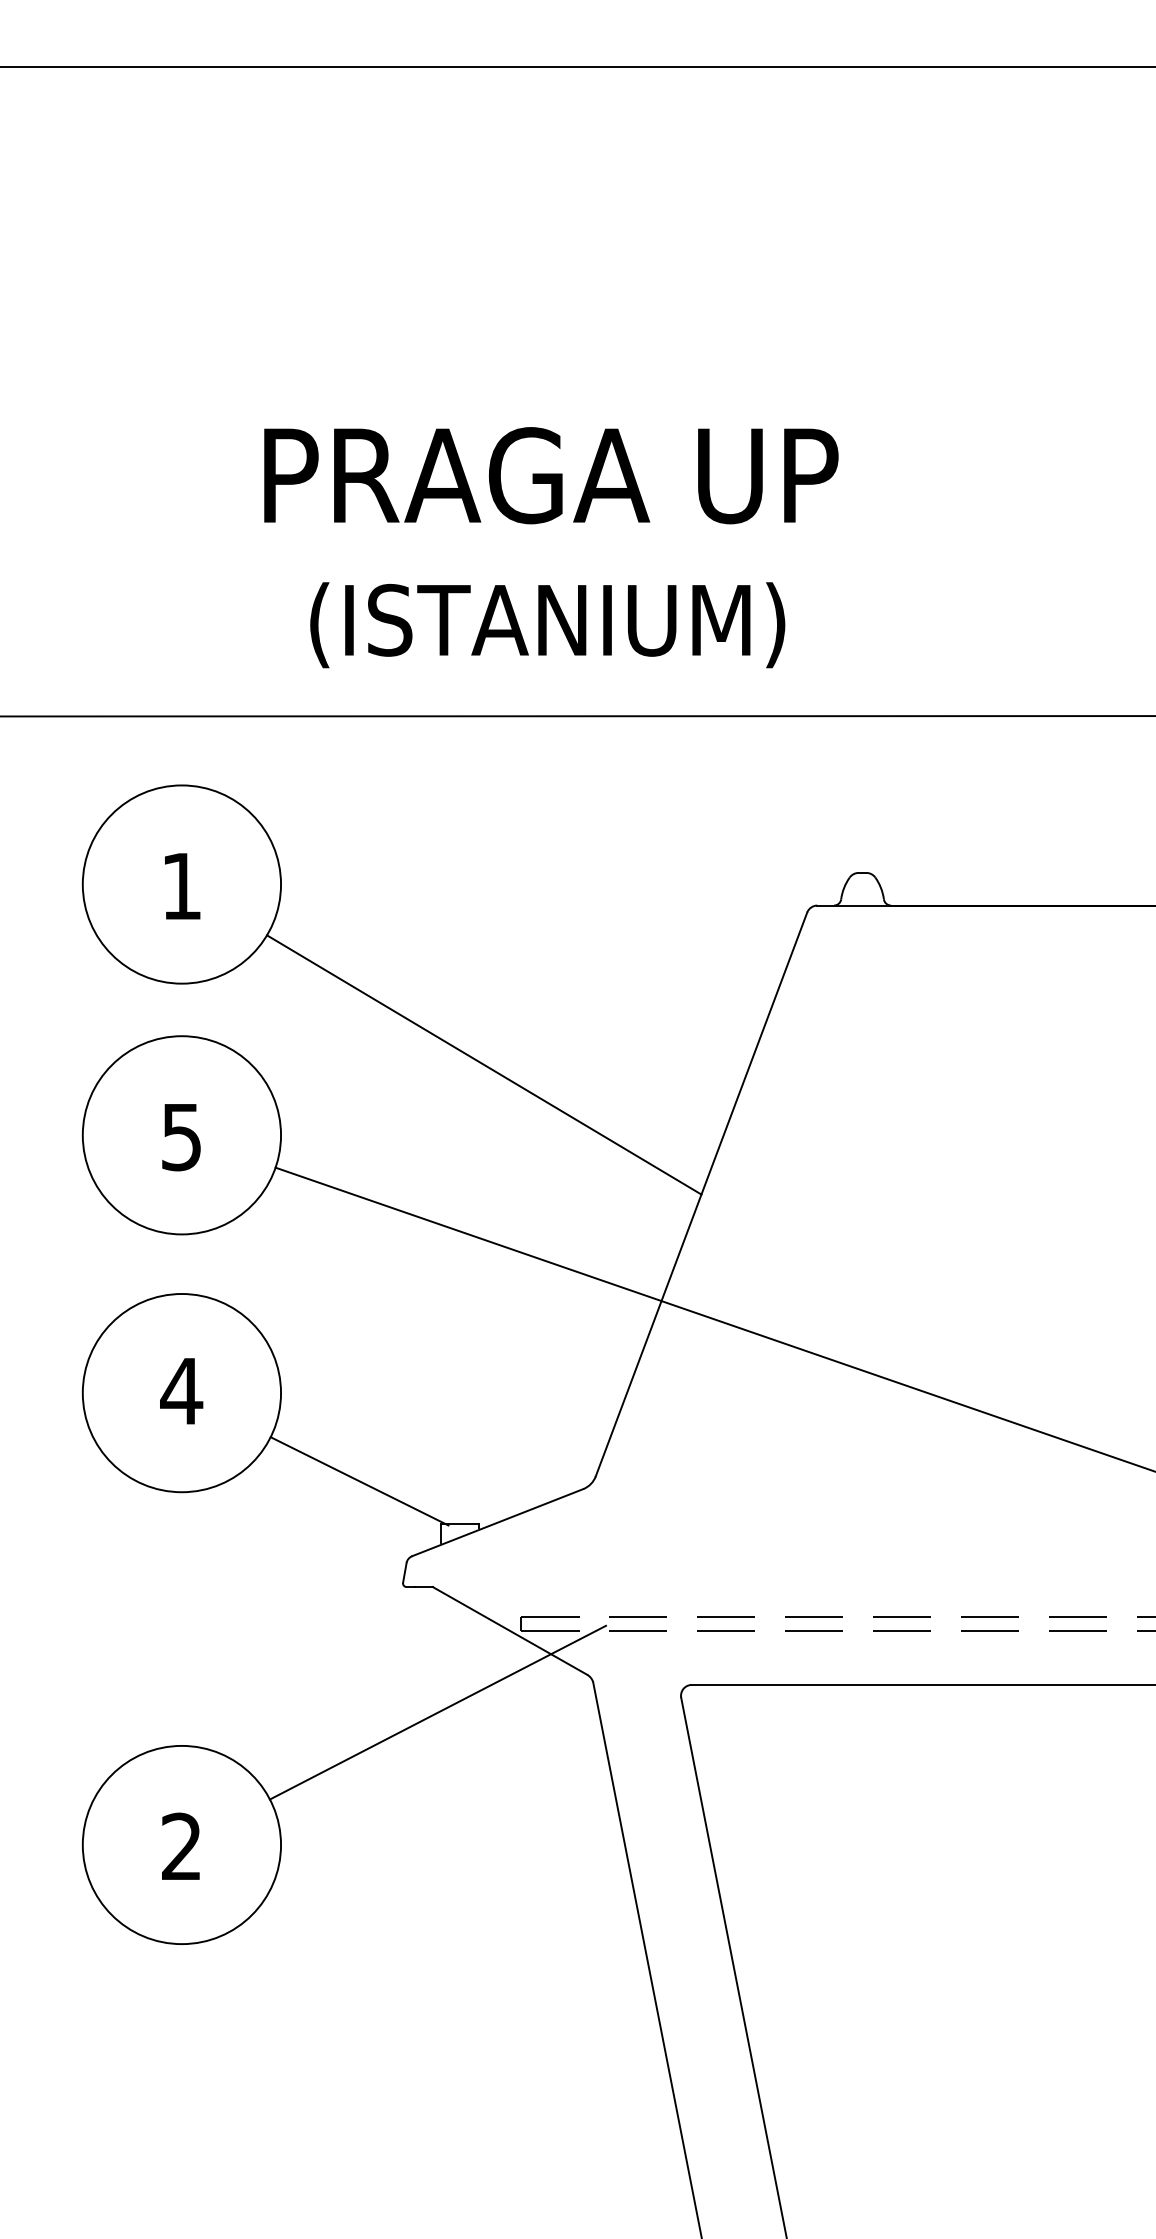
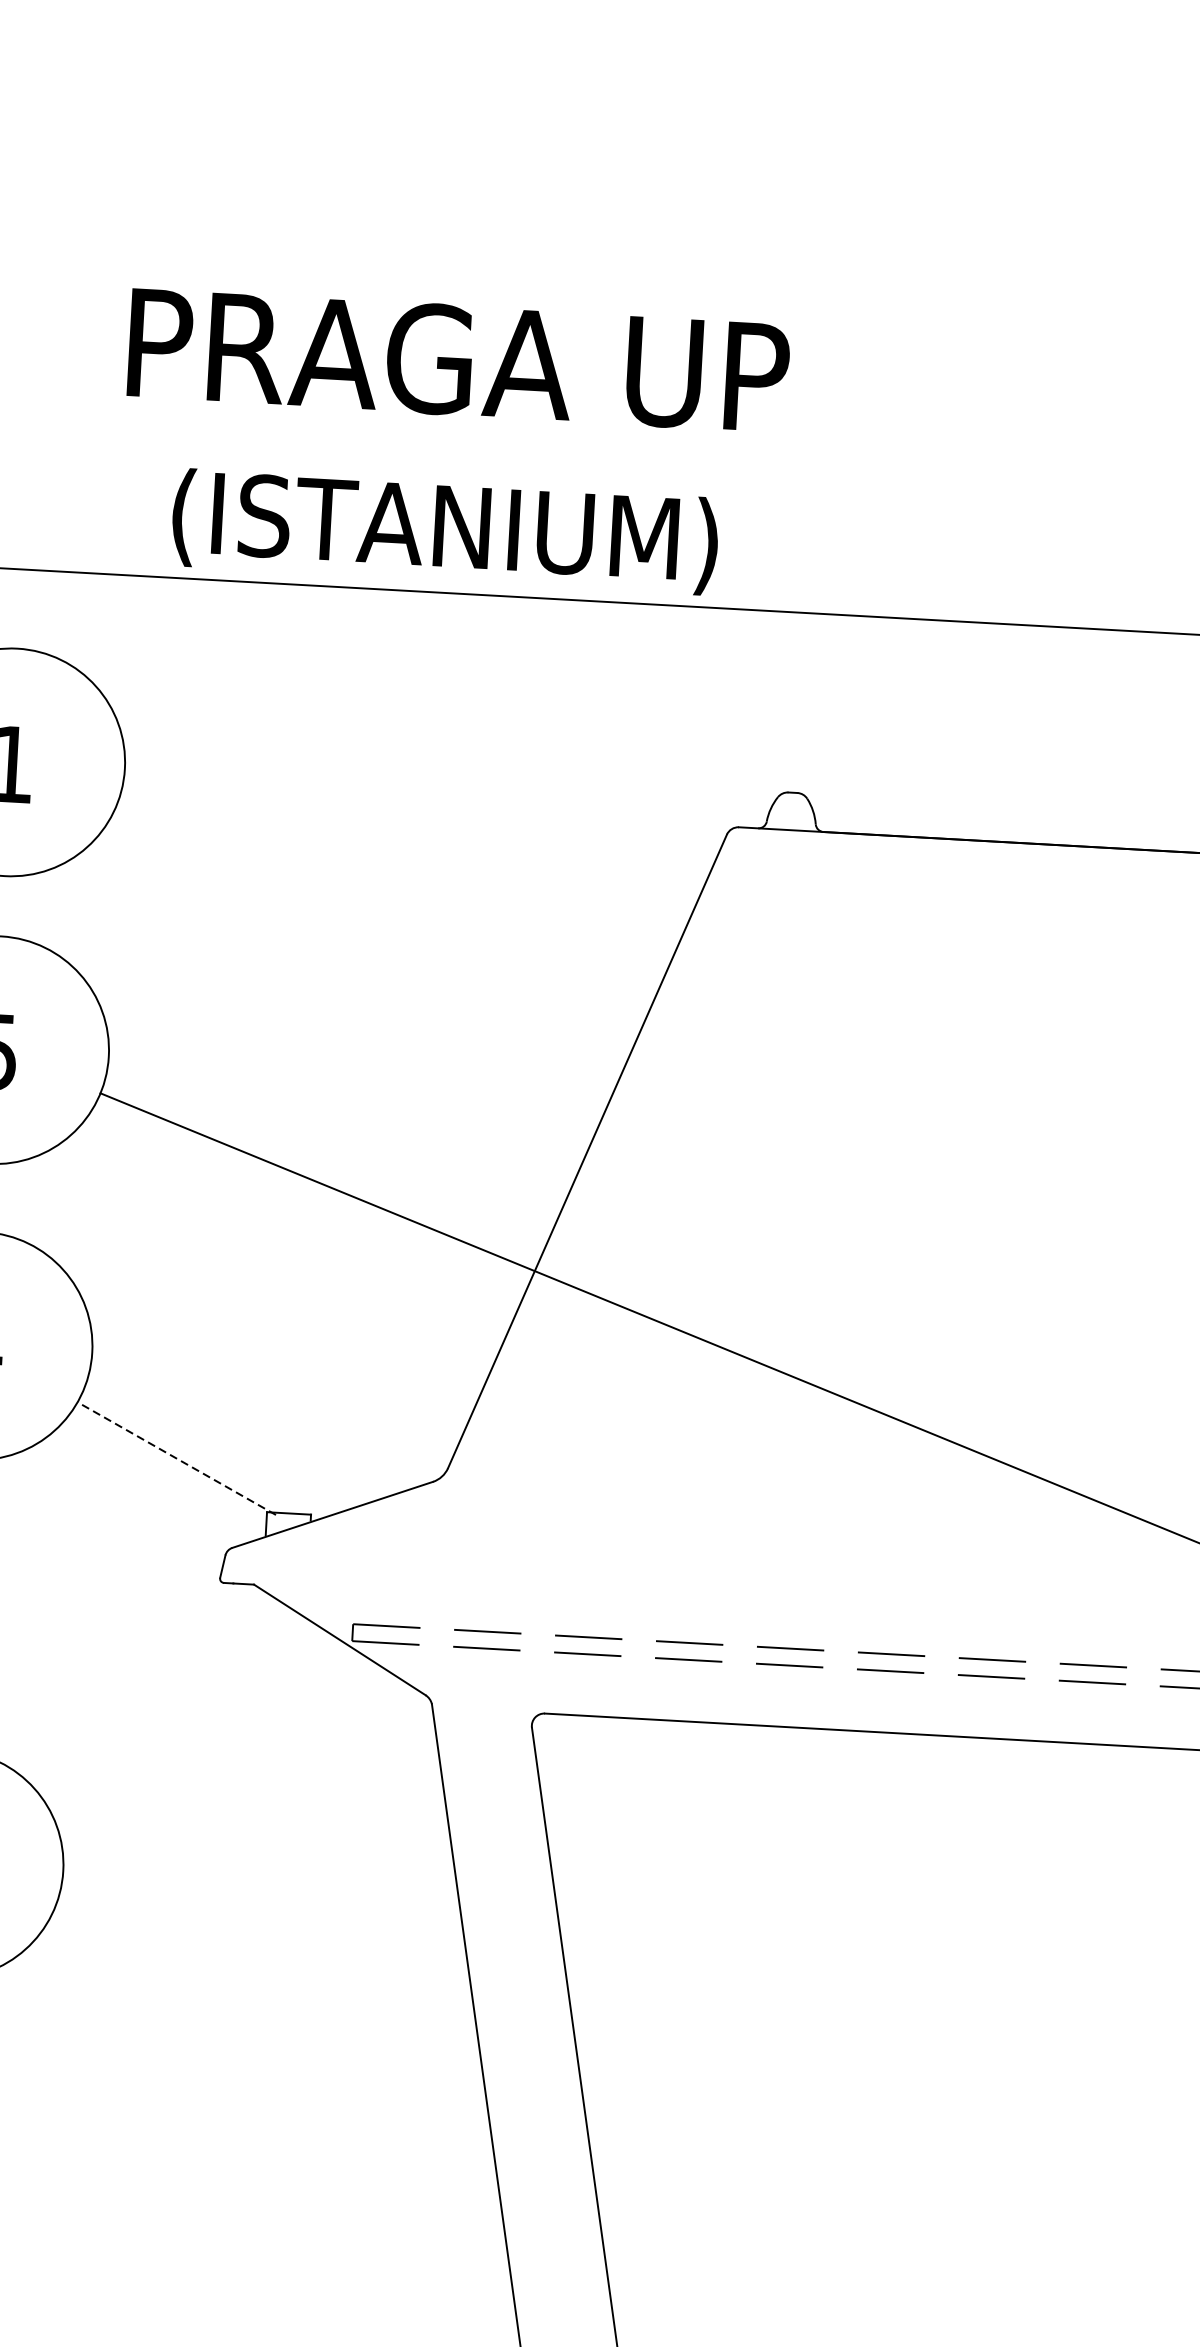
text: (551, 547) -> (454, 442), moved
line: (484, 1064) -> (346, 988), removed
line: (359, 1481) -> (176, 1458), solid -> dashed
line: (437, 1712) -> (251, 1728), removed

